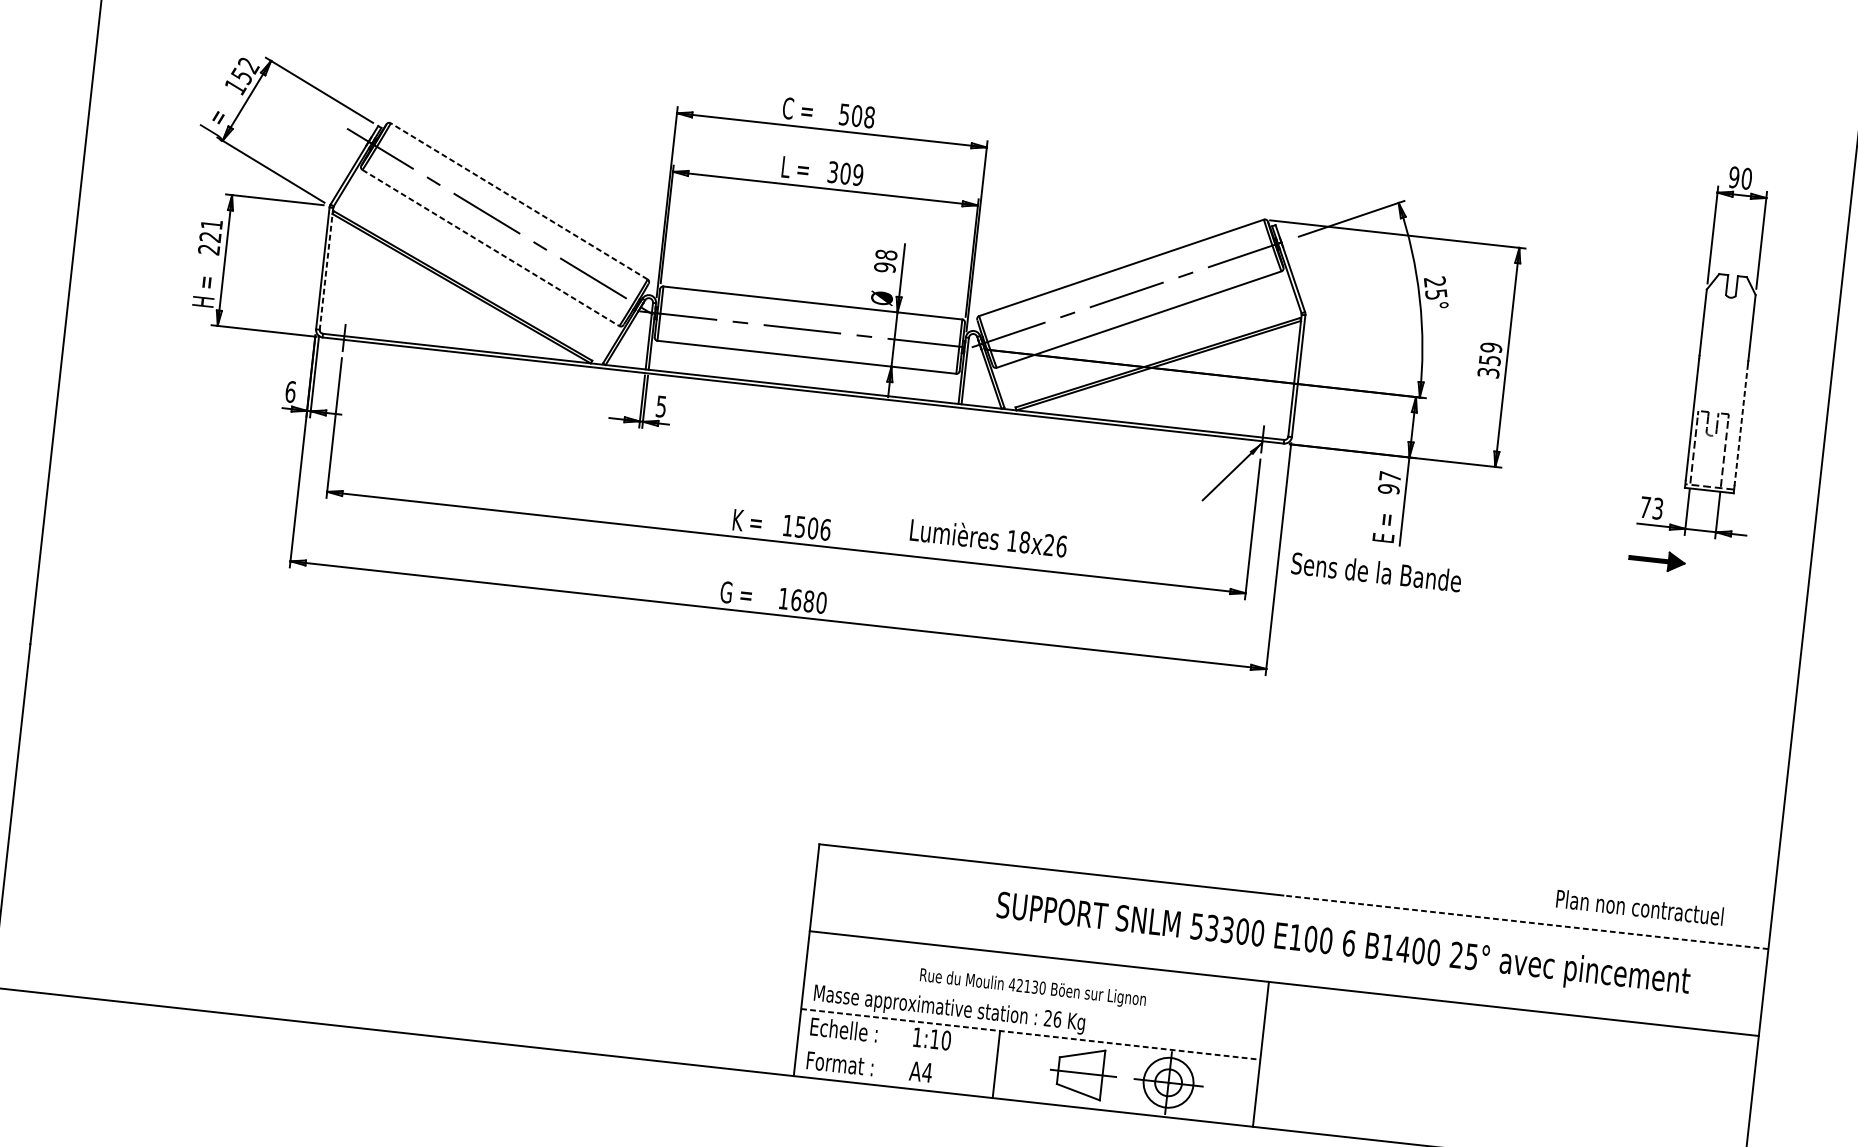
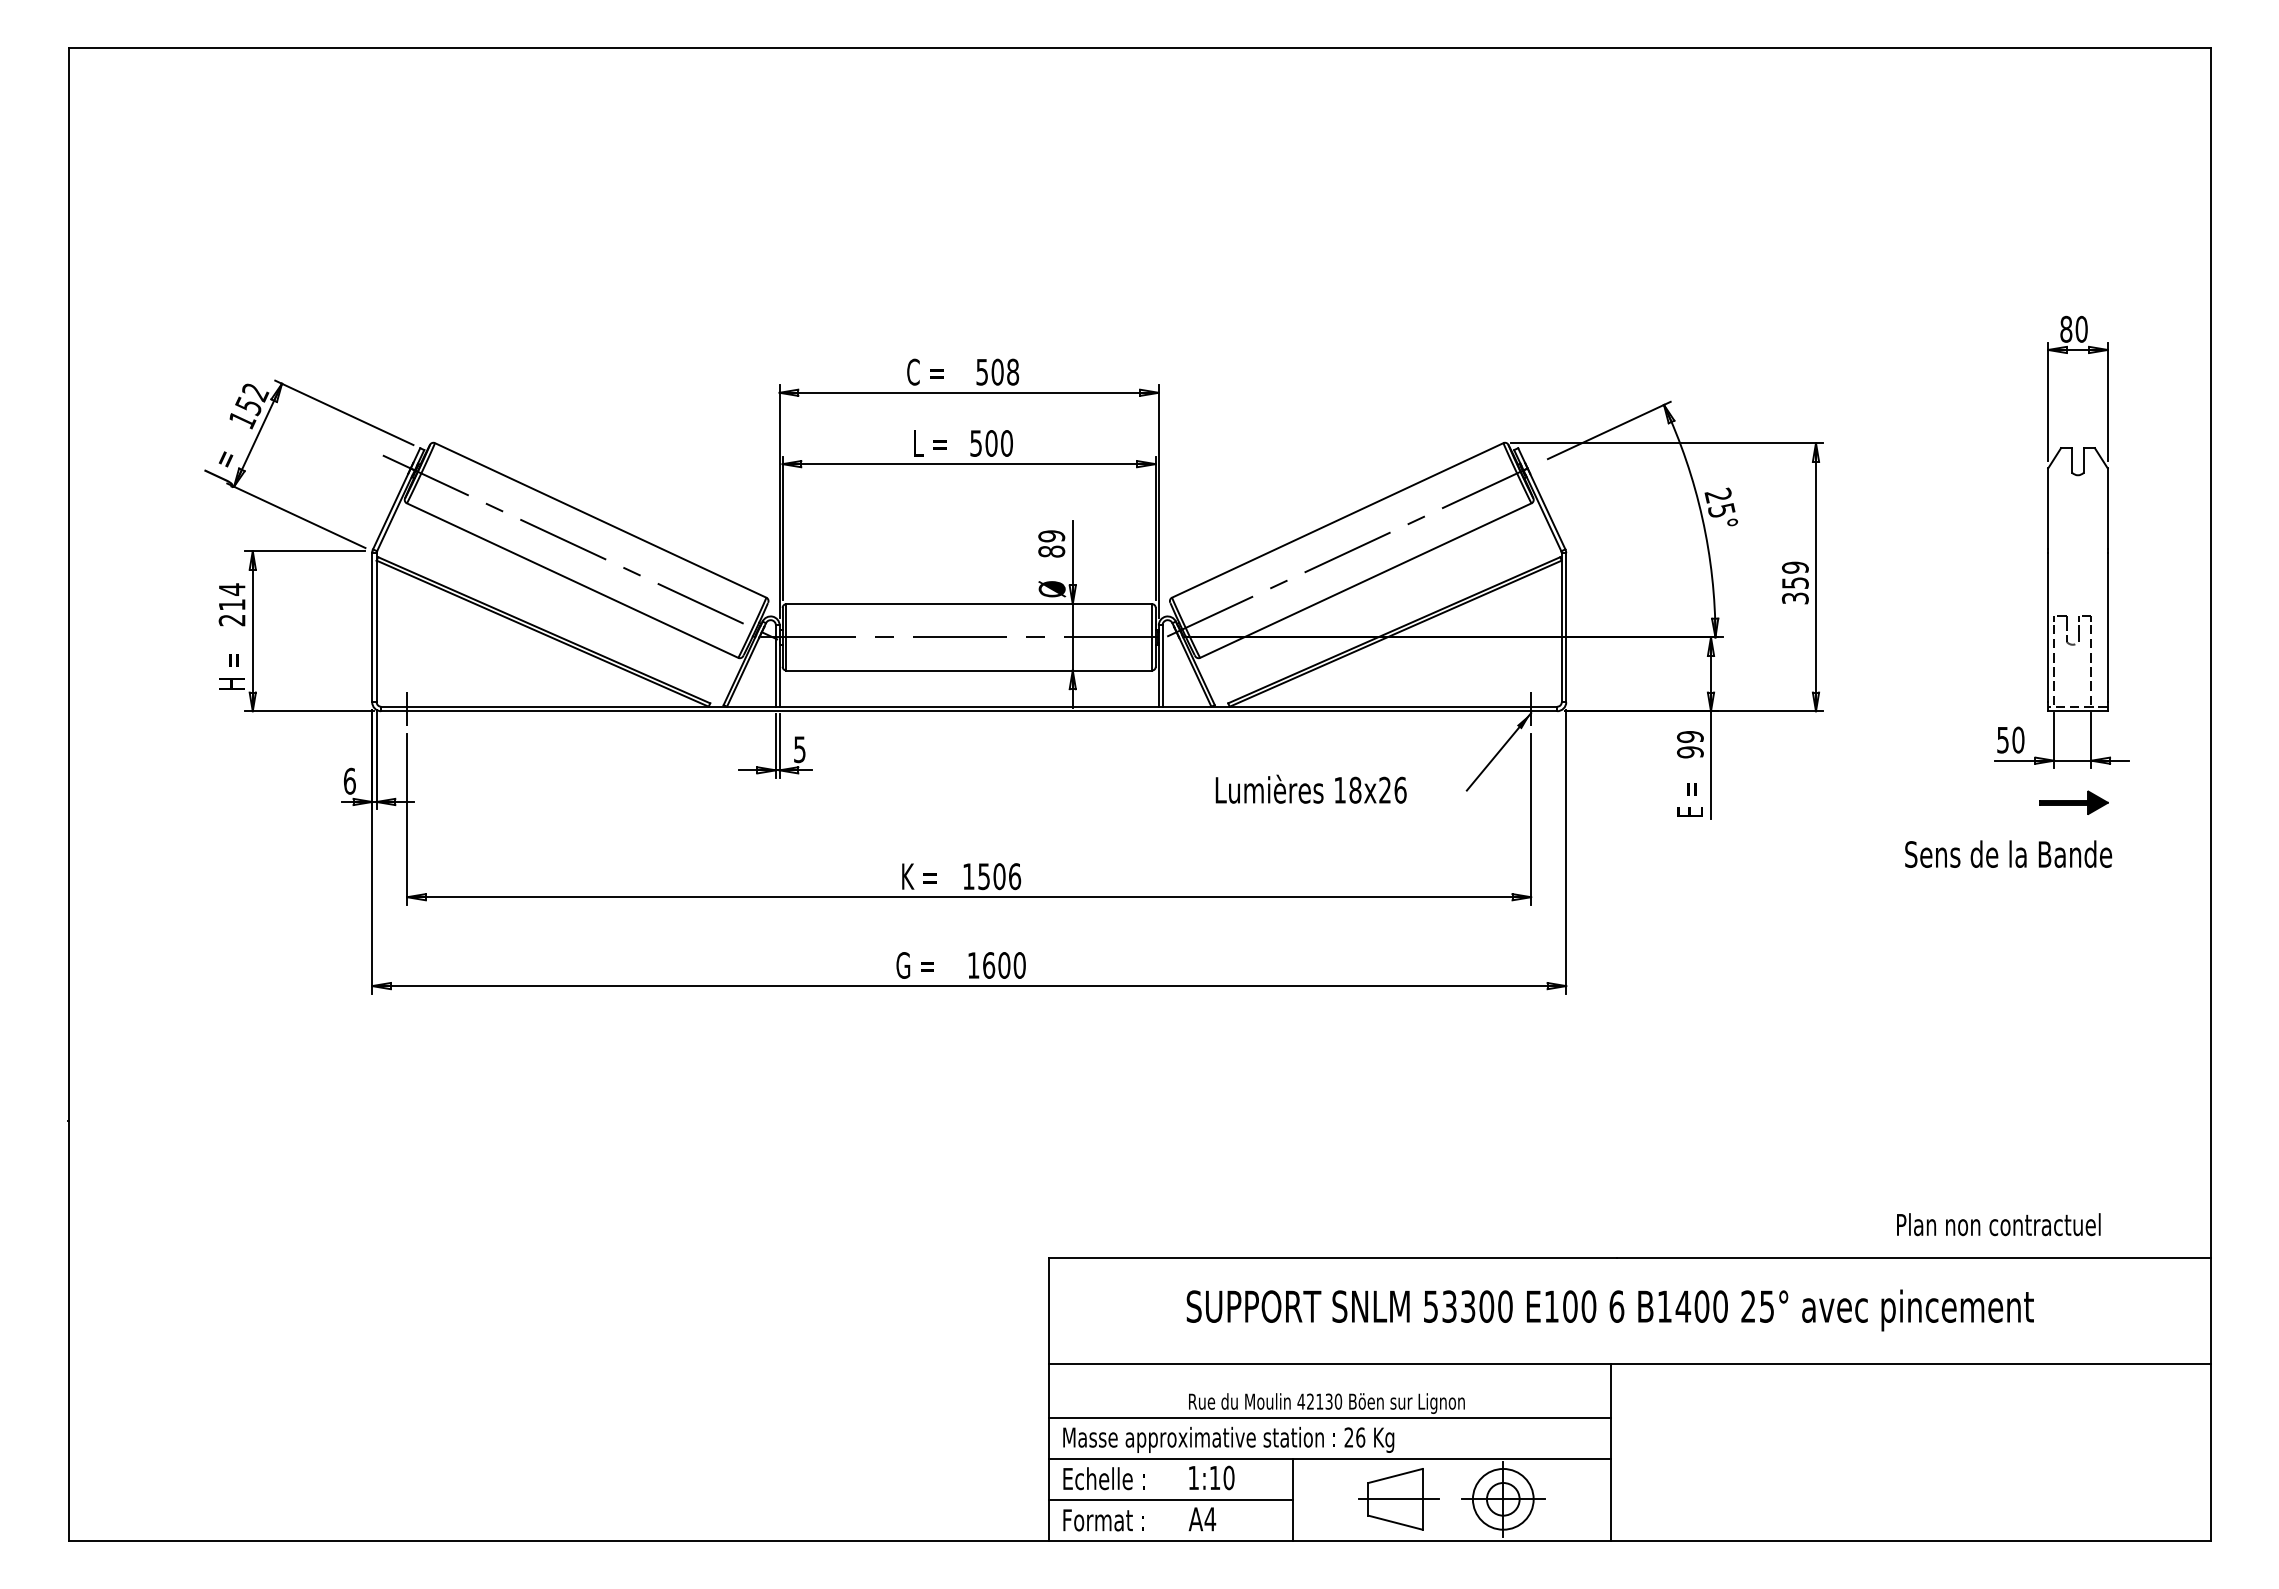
text: (845, 173) -> (991, 443), 309 -> 500
text: (1734, 177) -> (2066, 329), 90 -> 80
line: (519, 201) -> (600, 520), dashed -> solid
text: (210, 230) -> (231, 596), 221 -> 214
line: (490, 247) -> (572, 580), dashed -> solid
text: (885, 260) -> (1051, 543), 98 -> 89
line: (326, 268) -> (376, 627), dashed -> solid
line: (1741, 424) -> (2107, 627), dashed -> solid
text: (1390, 477) -> (1690, 737), 97 -> 99
text: (1651, 507) -> (2010, 739), 73 -> 50
text: (988, 536) -> (1310, 788), moved
part: (1656, 560) -> (2073, 802), moved
text: (1376, 571) -> (2008, 853), moved
text: (809, 601) -> (1004, 965), 1680 -> 1600
text: (1639, 907) -> (1998, 1224), moved
line: (1525, 922) -> (1913, 1257), dashed -> solid
text: (1342, 945) -> (1609, 1310), moved
line: (1034, 1001) -> (1330, 1418), added
line: (1030, 1034) -> (1330, 1459), dashed -> solid
line: (896, 1053) -> (1170, 1500), added

